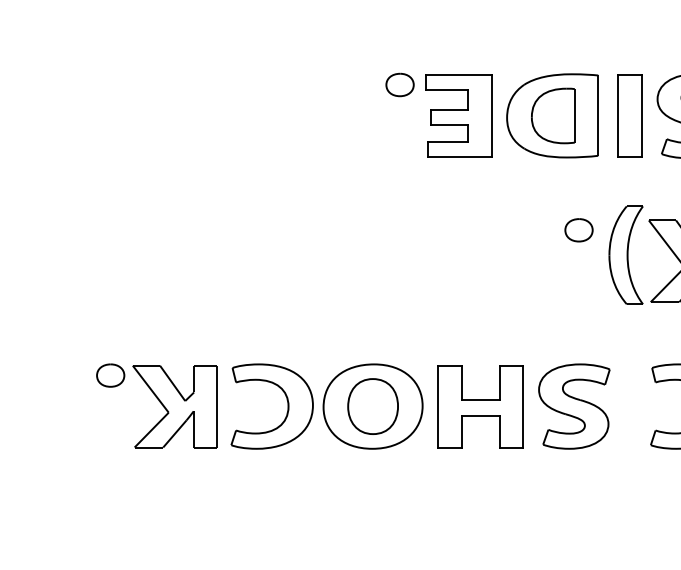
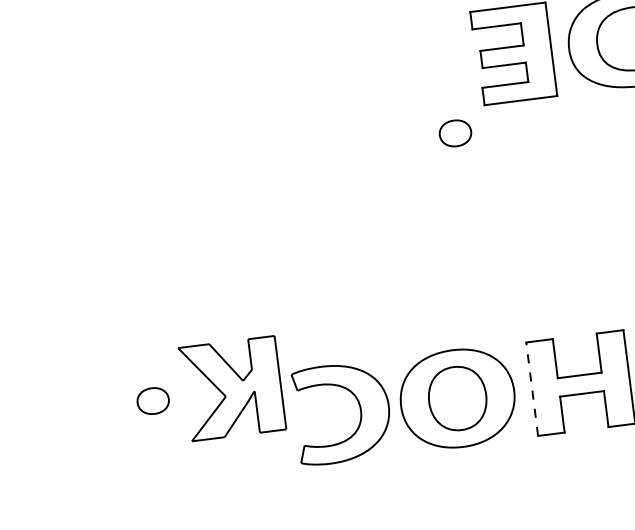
part: (399, 84) -> (454, 132), moved
part: (174, 406) -> (231, 388), moved
line: (438, 406) -> (532, 389), solid -> dashed

